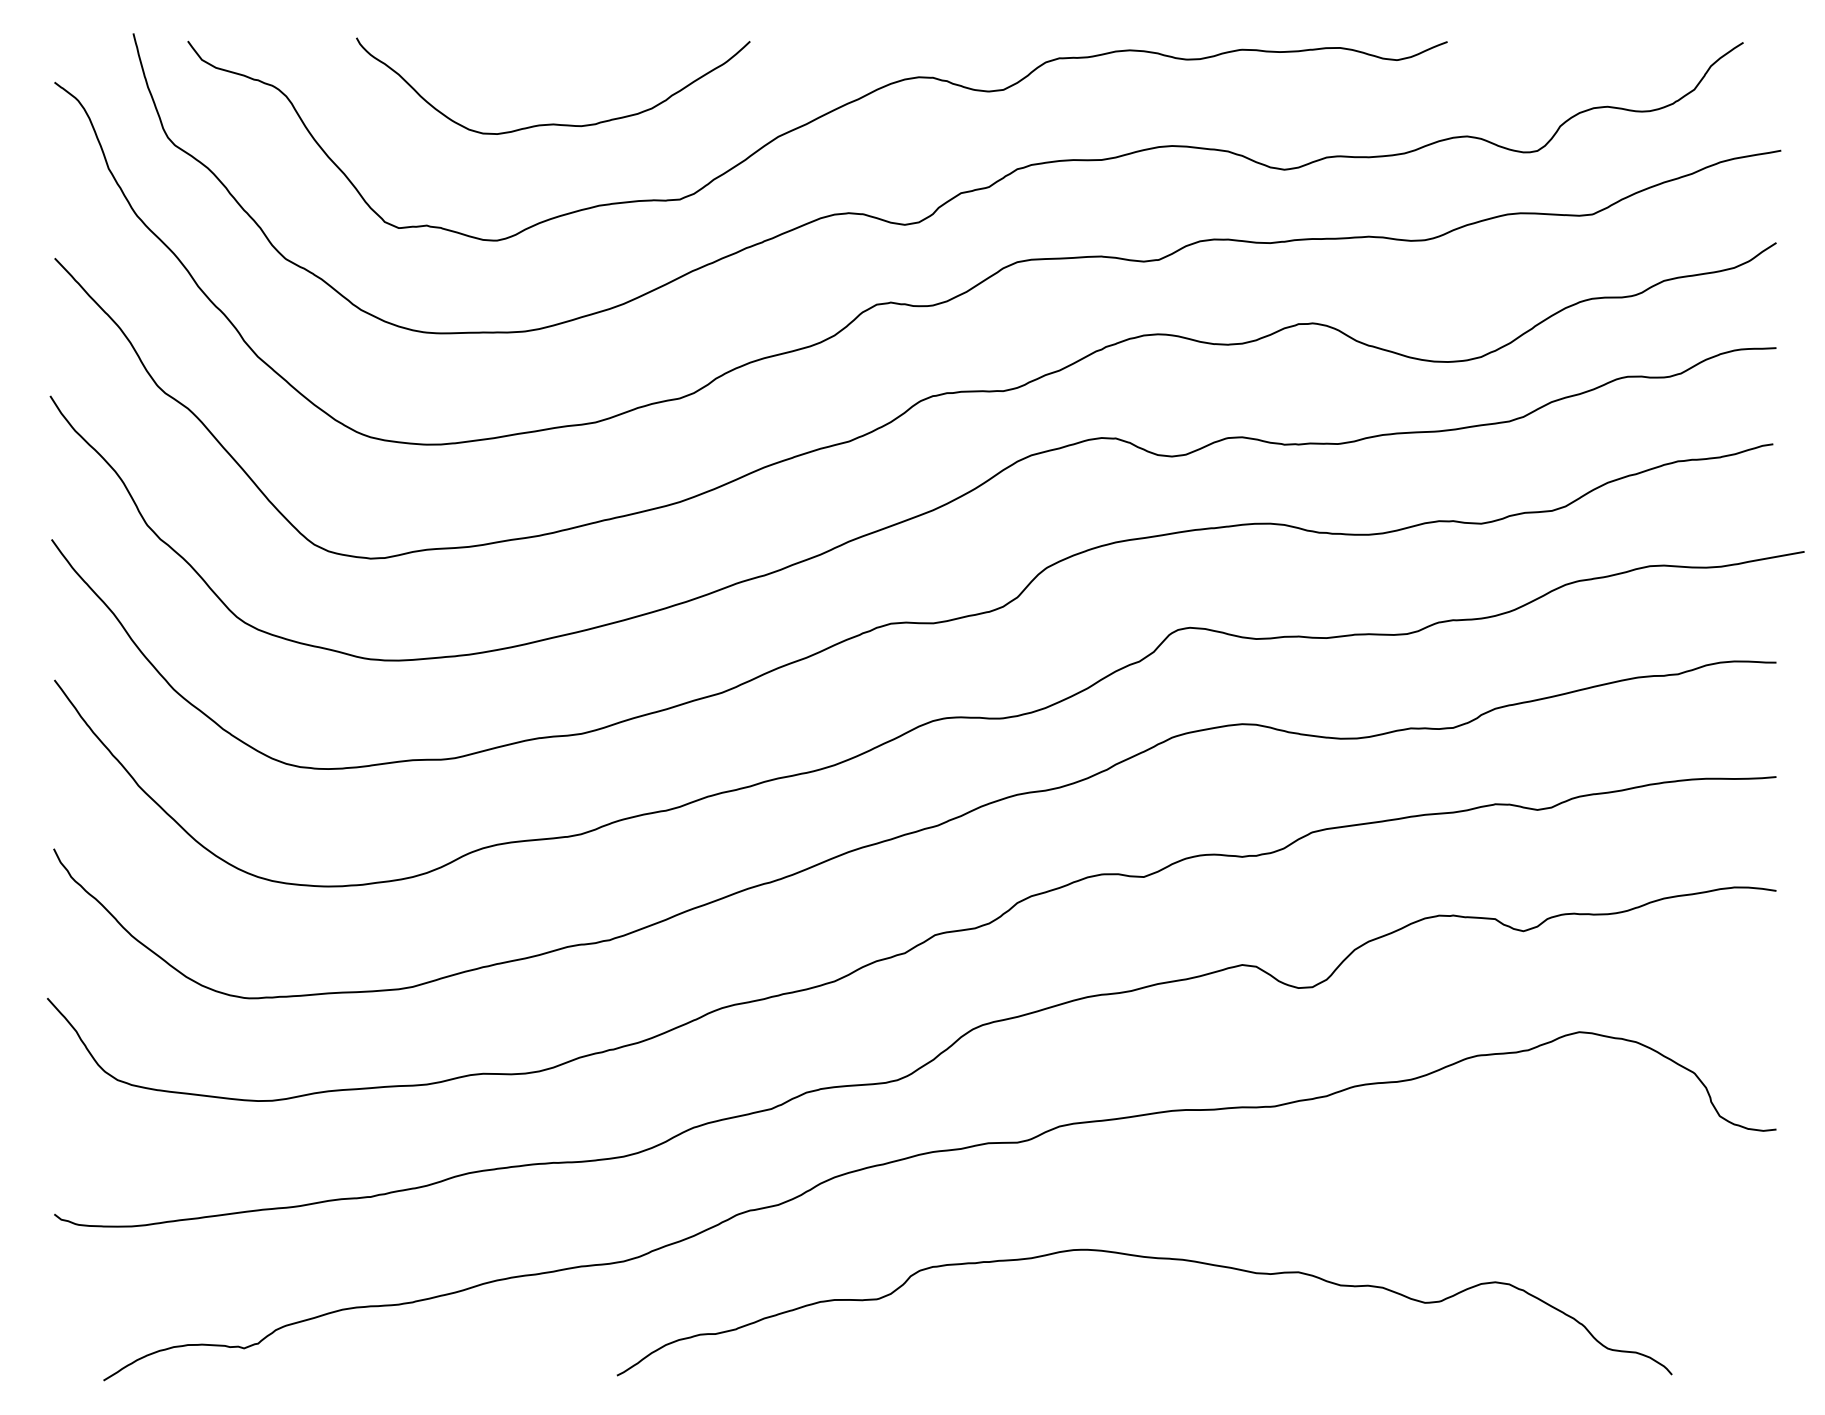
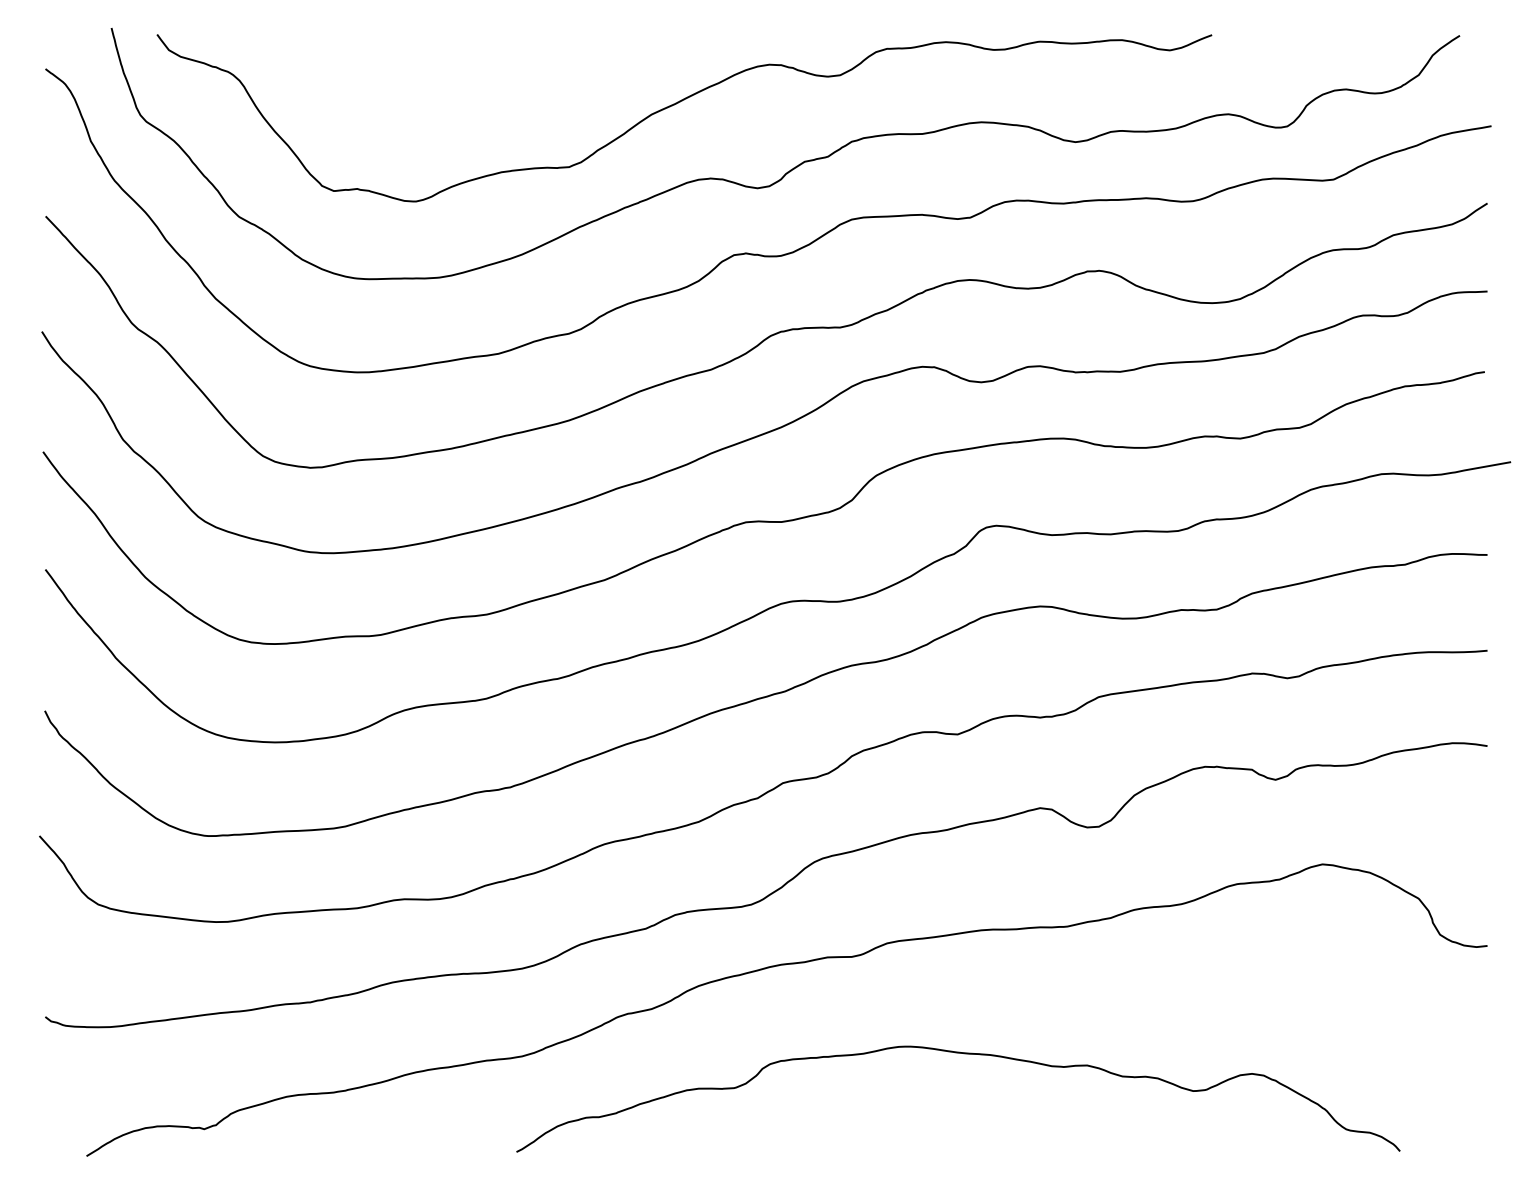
curve: (552, 123) -> (462, 103), removed

